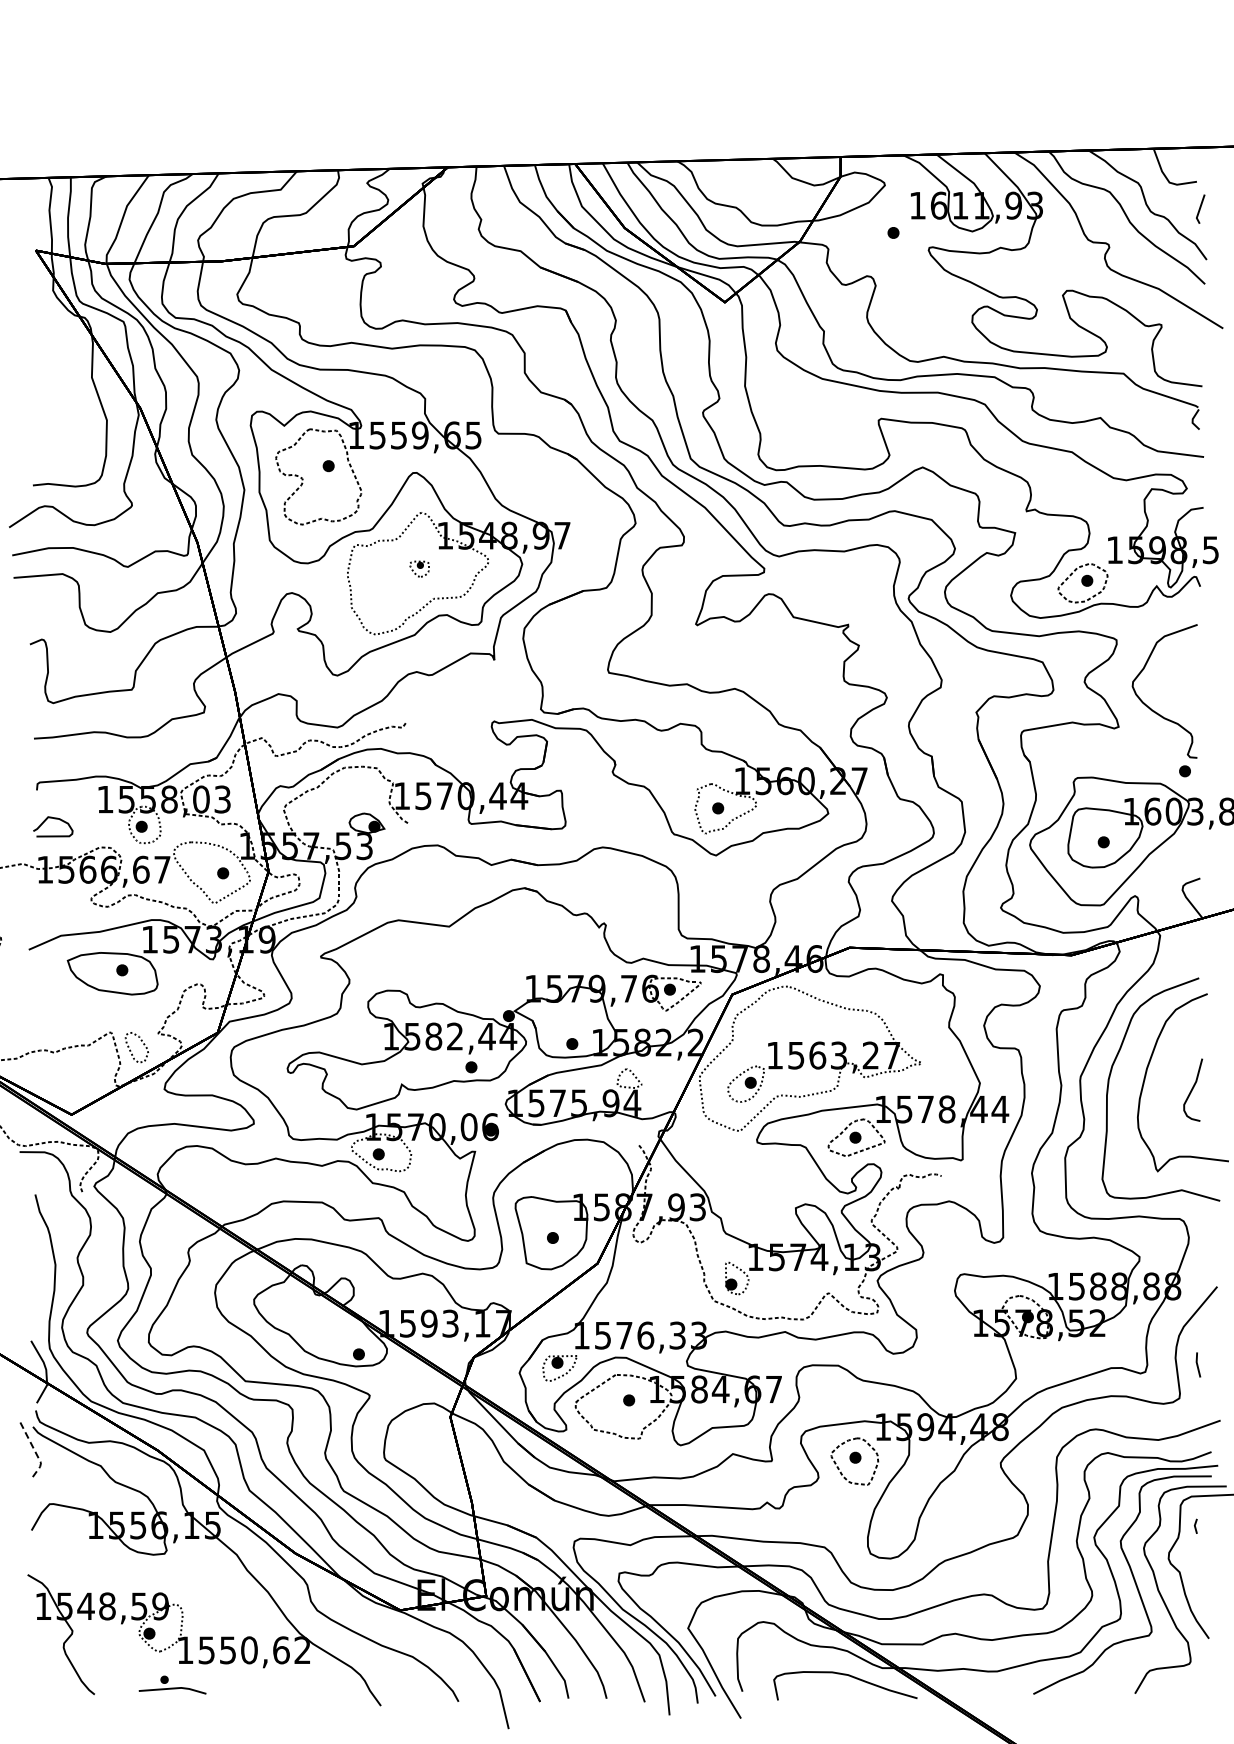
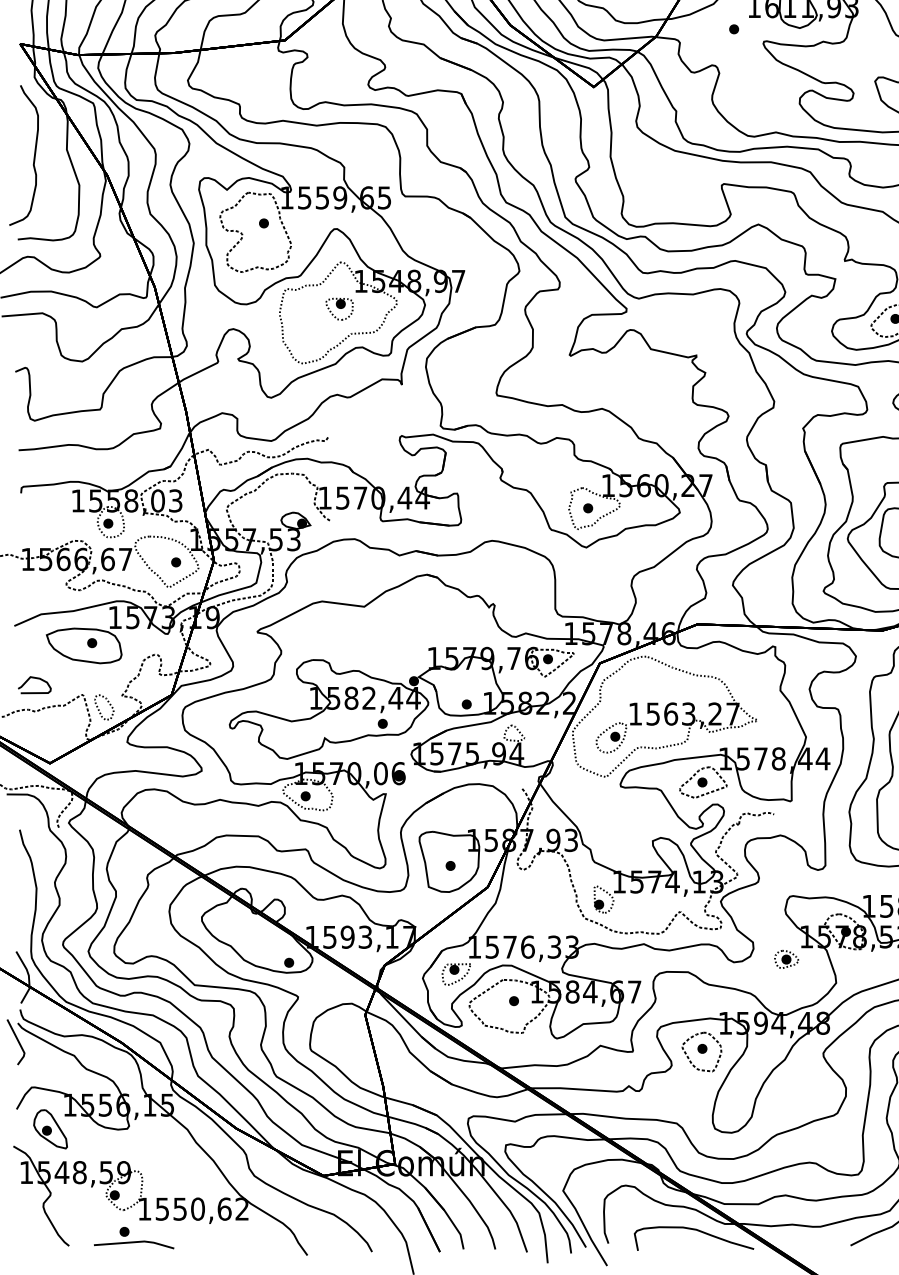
curve: (52, 384) -> (34, 155), added
part: (419, 568) -> (339, 308), size x1.67
curve: (54, 819) -> (35, 679), moved
part: (956, 1350) -> (786, 959), added
line: (34, 1450) -> (19, 1042), dashed -> solid
part: (72, 1554) -> (50, 1129), added
part: (172, 1684) -> (133, 1237), size x1.43

